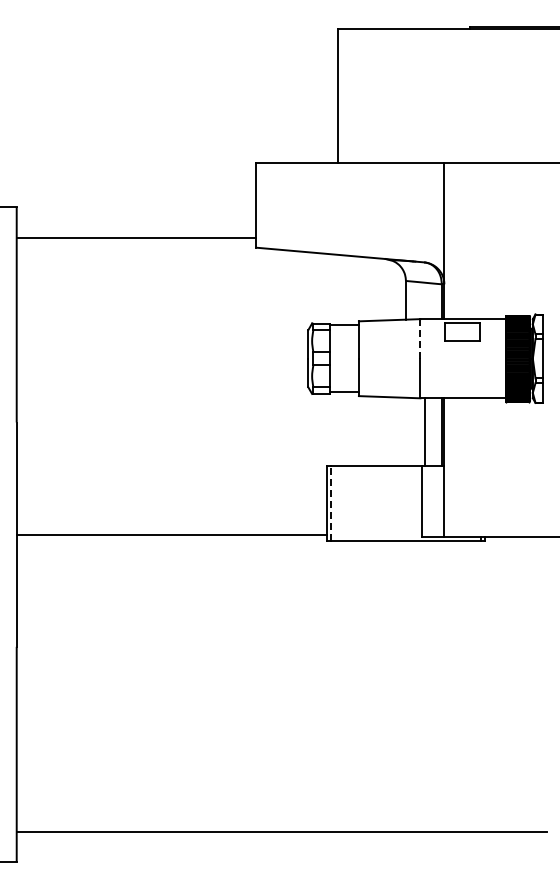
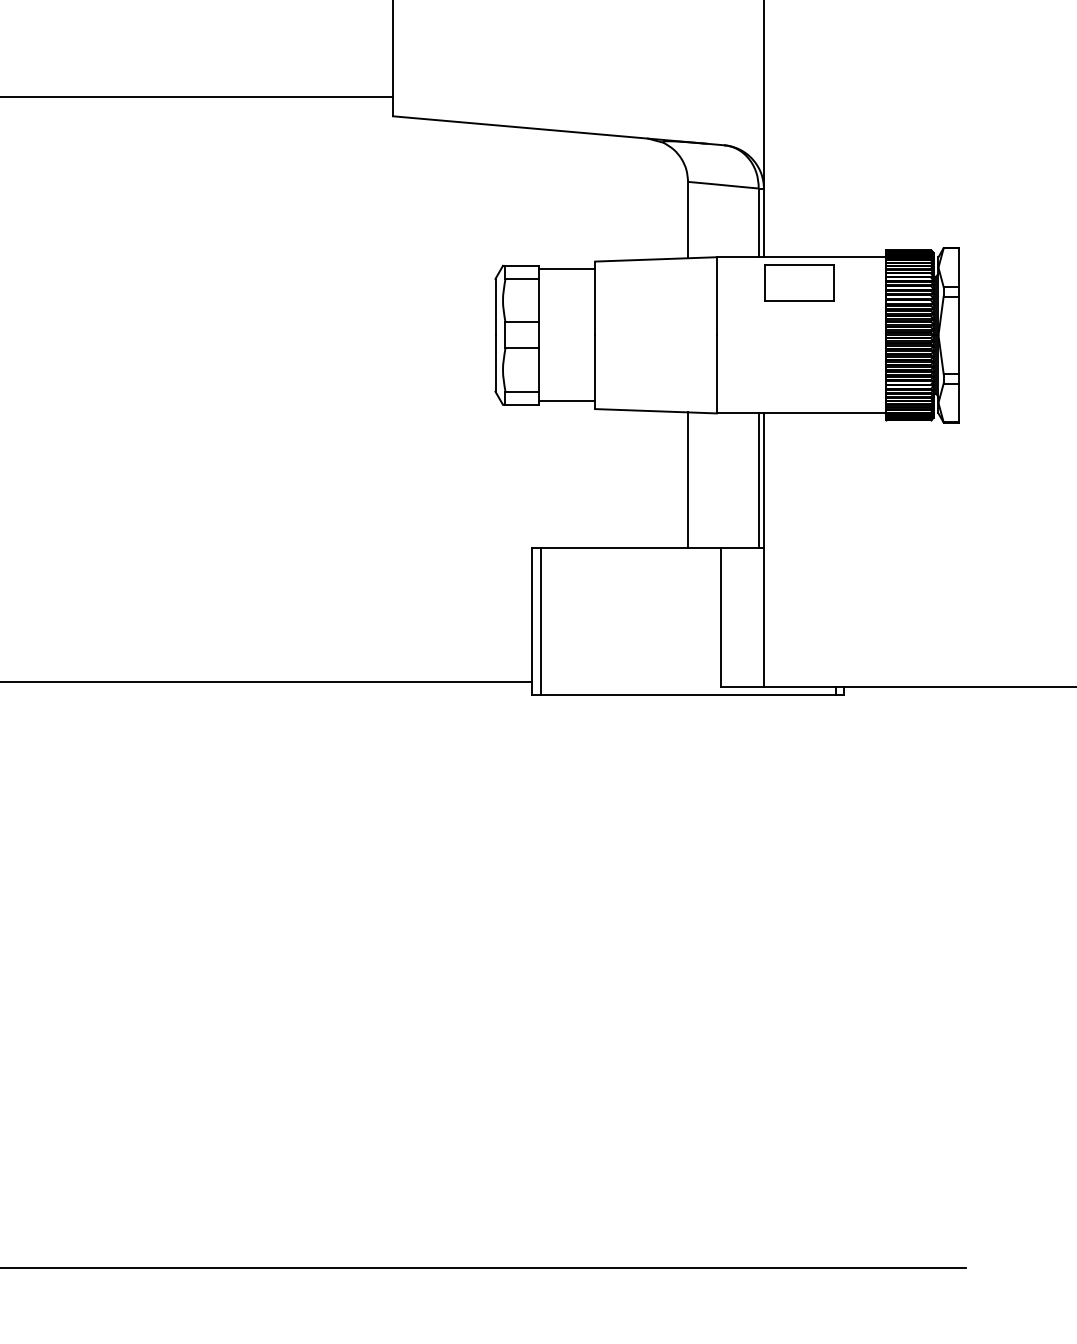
line: (420, 338) -> (716, 295), dashed -> solid
line: (424, 431) -> (687, 478), moved
line: (331, 503) -> (541, 620), dashed -> solid

